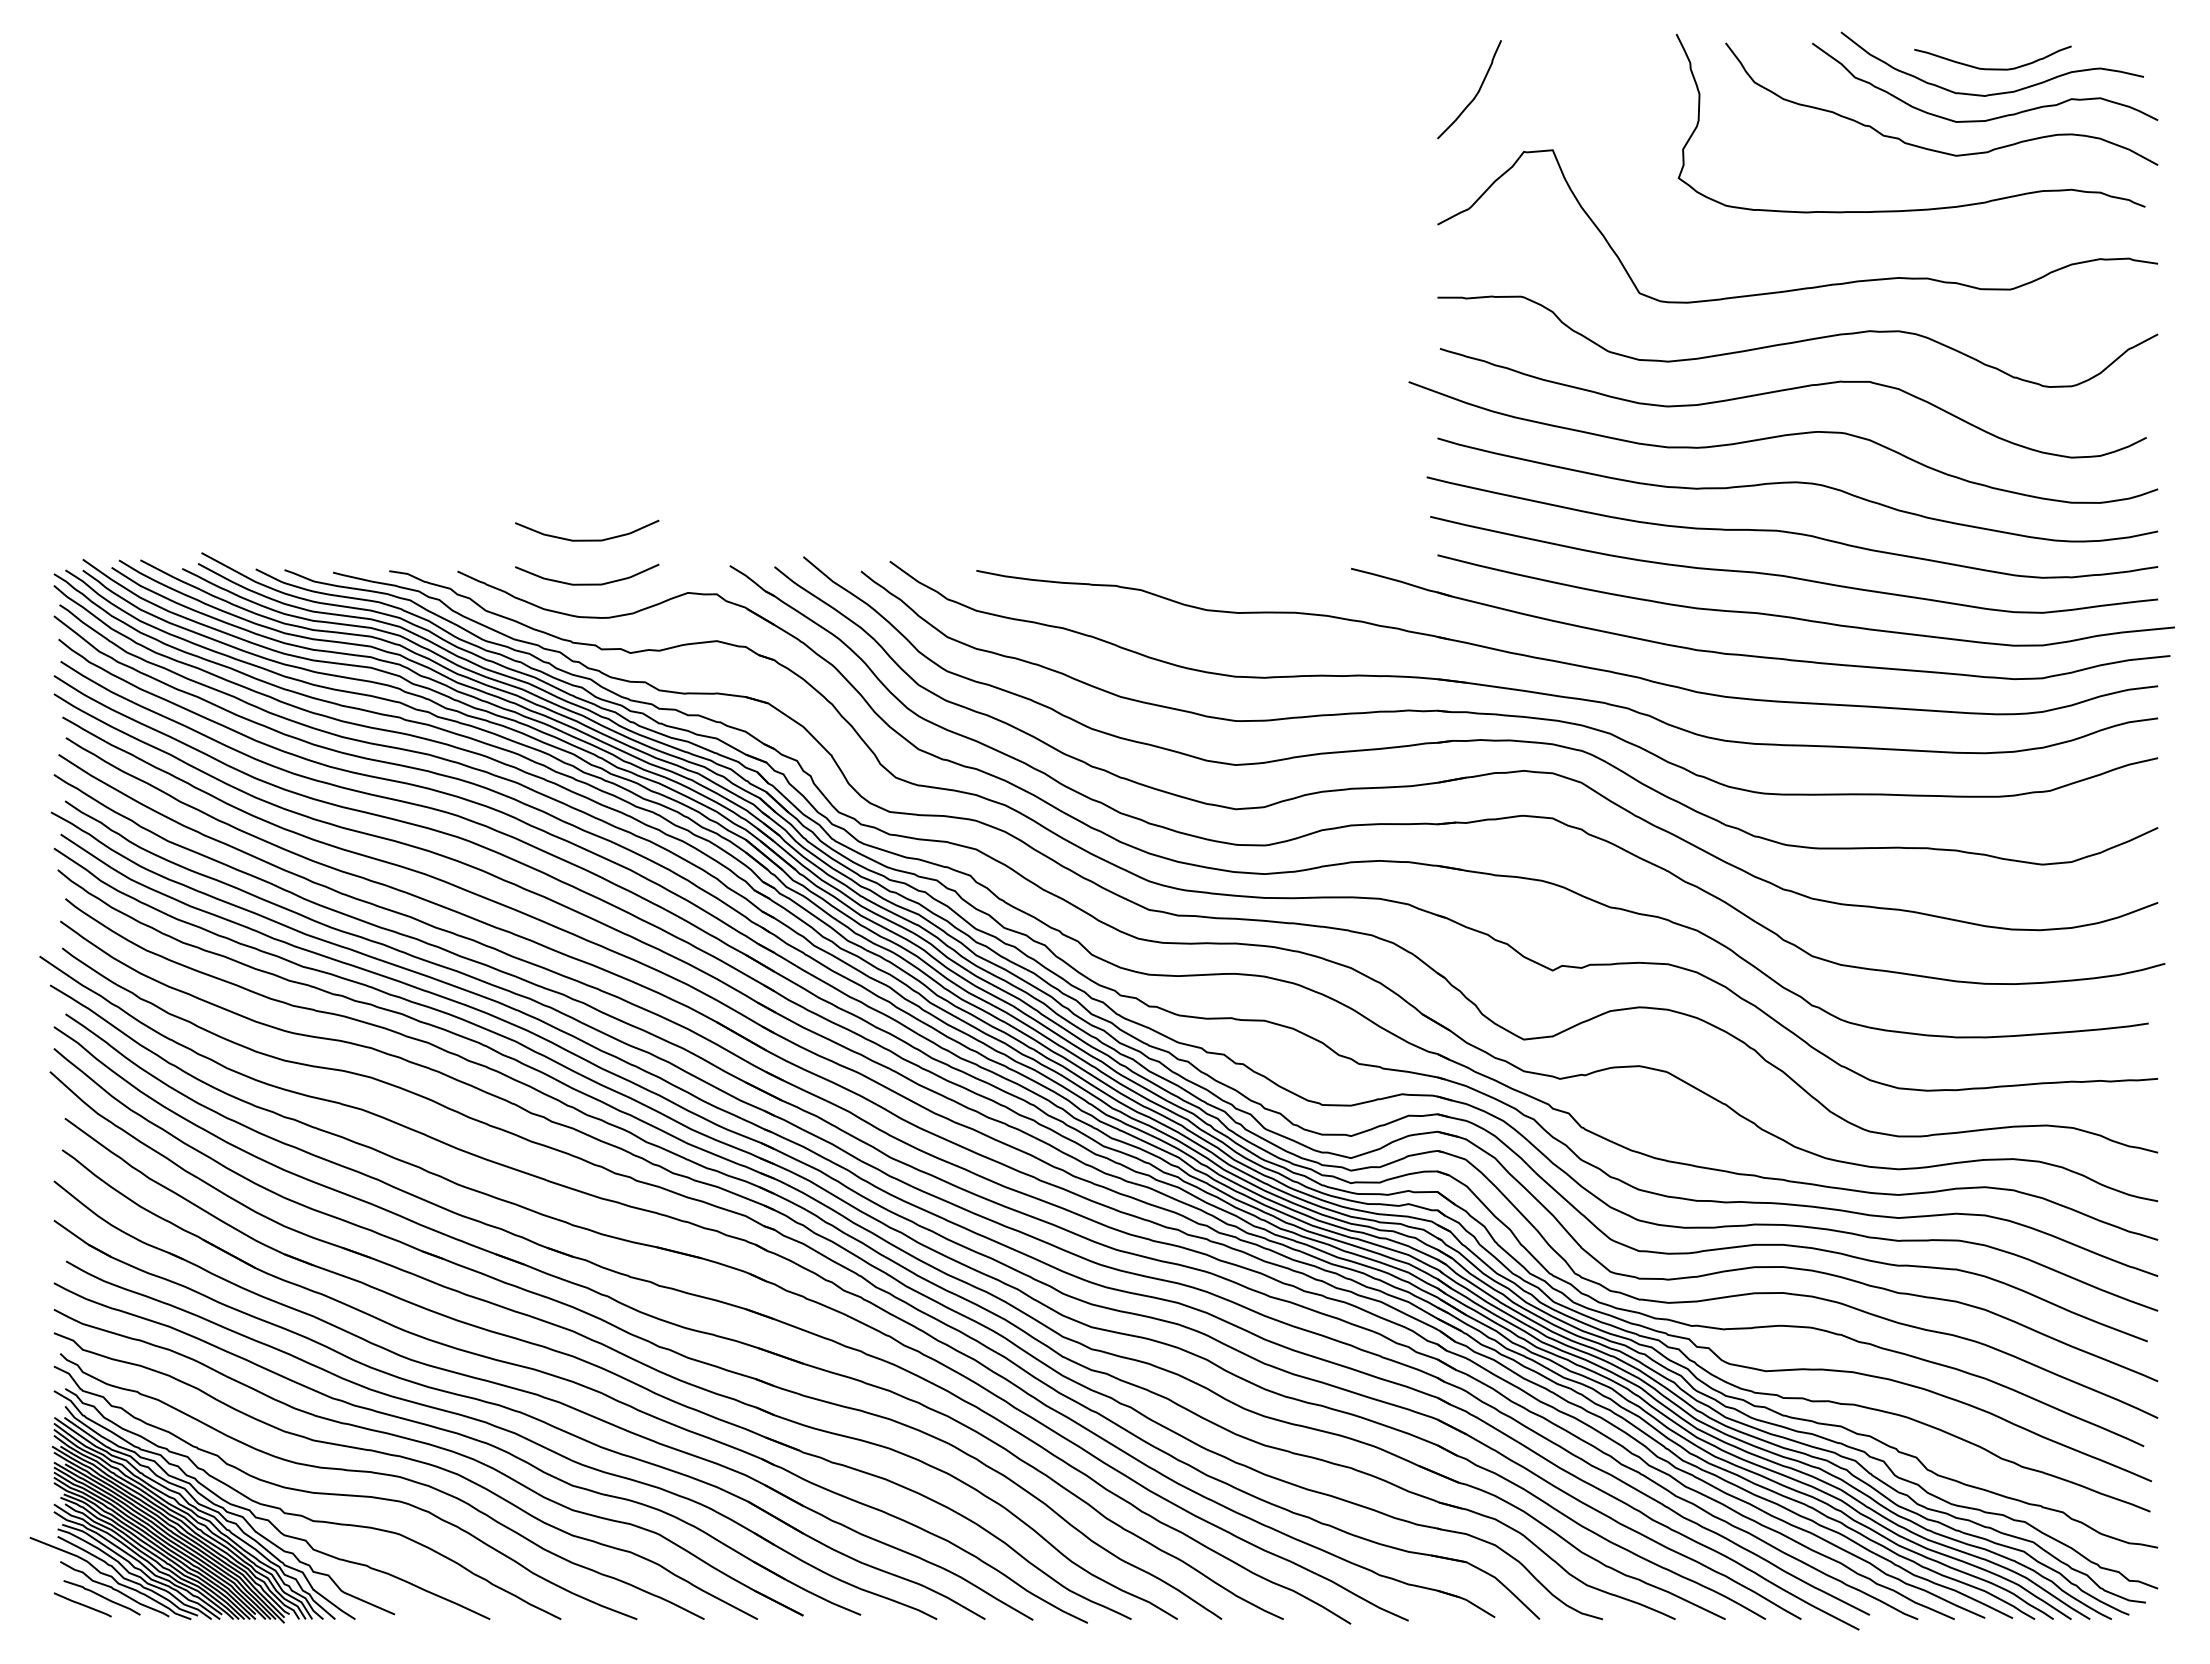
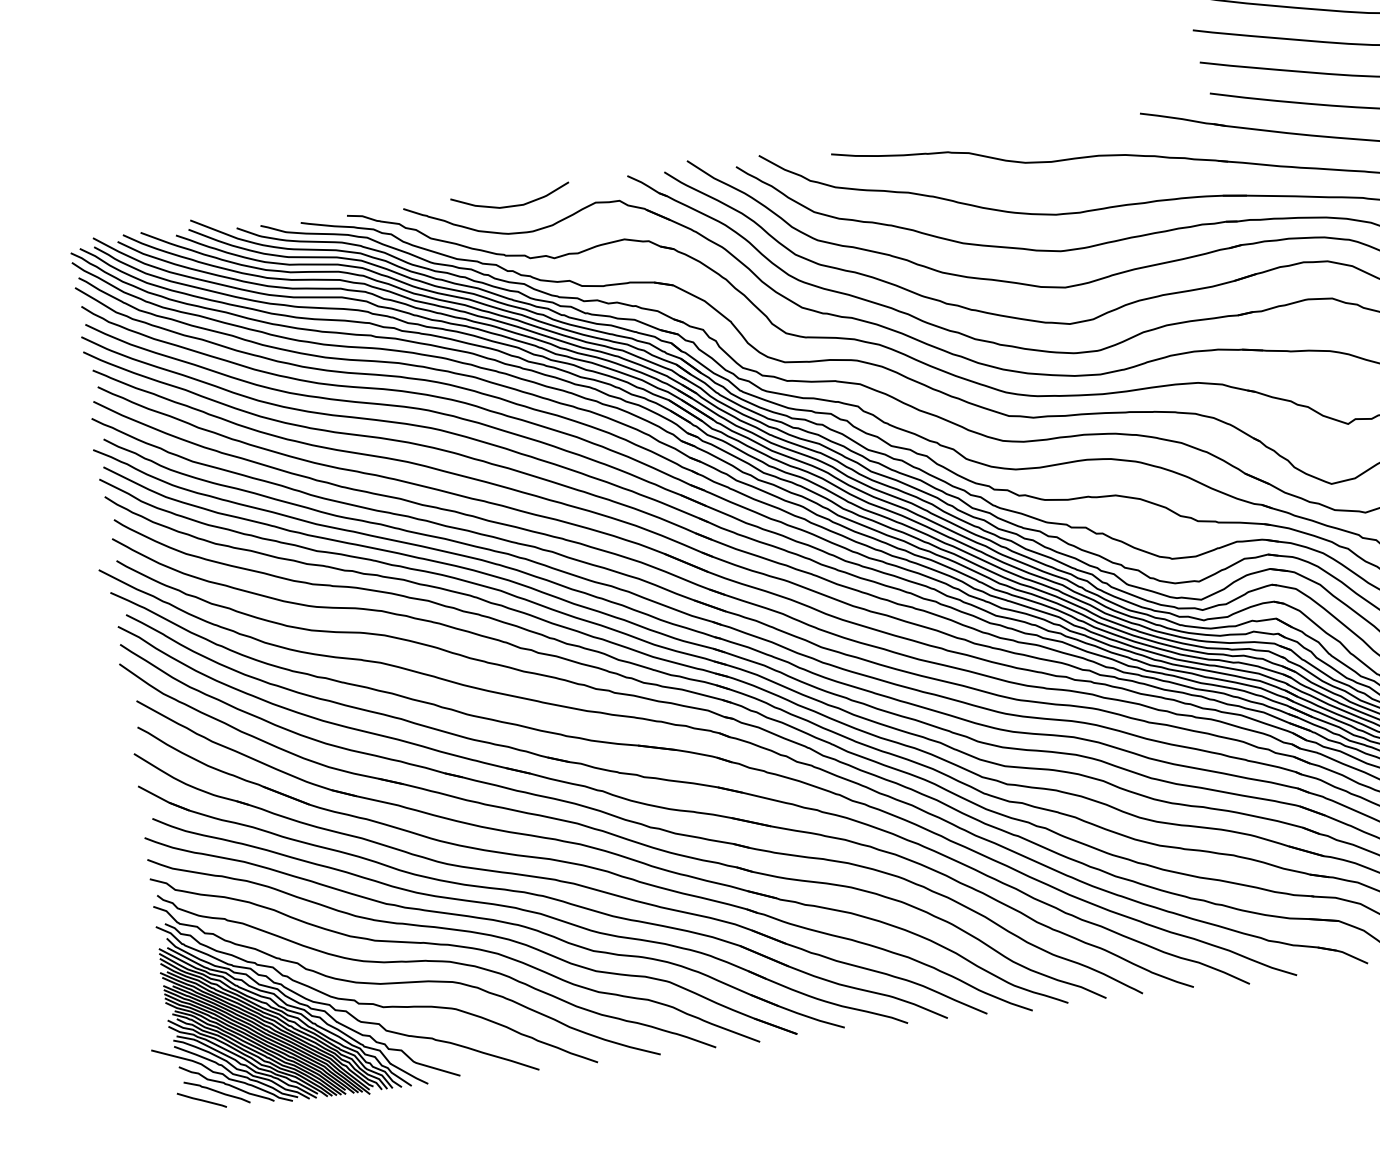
curve: (587, 539) -> (507, 169), removed

